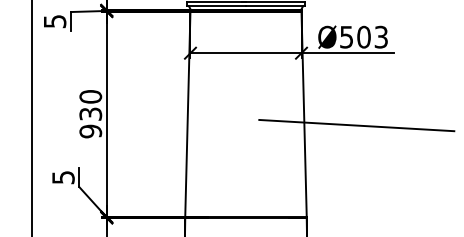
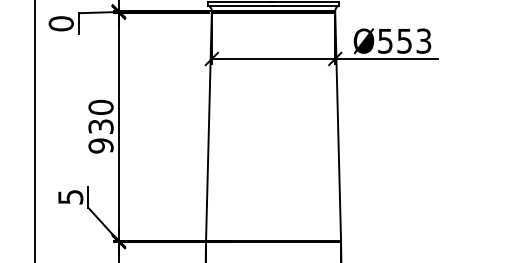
text: (54, 21) -> (60, 23), 5 -> 0
text: (363, 36) -> (404, 40), Ø503 -> Ø553
line: (356, 125) -> (396, 139), removed

